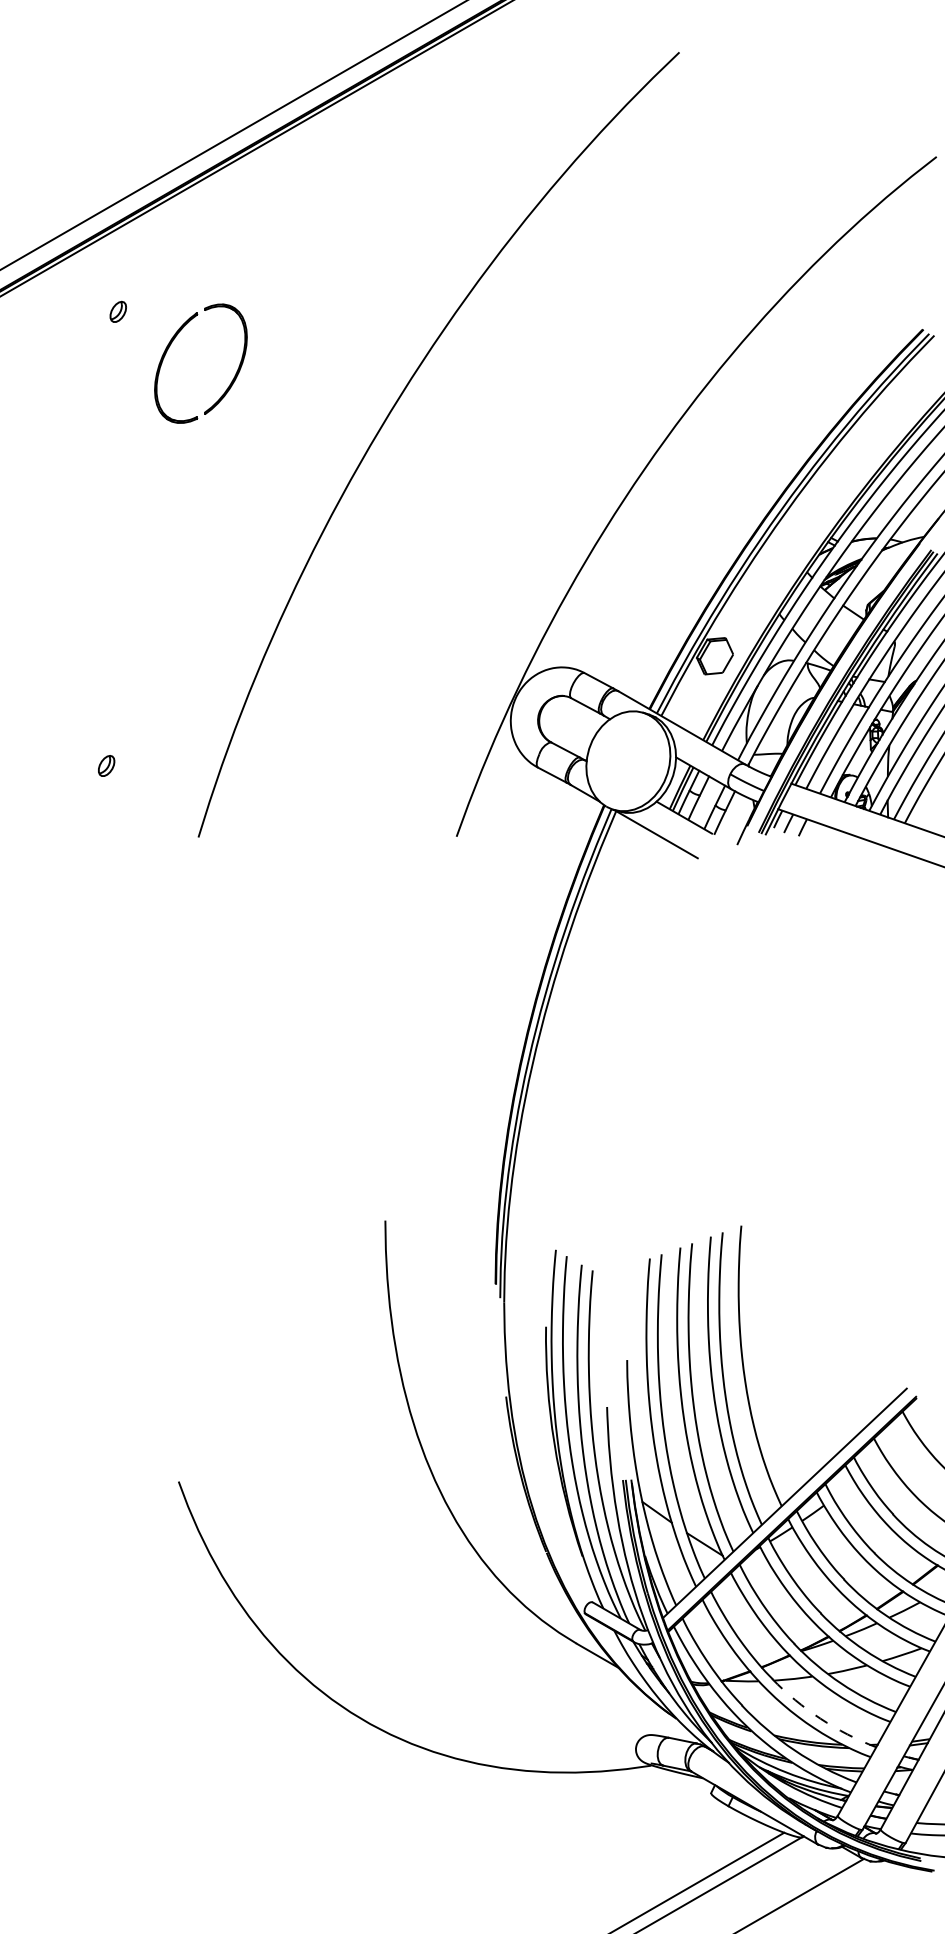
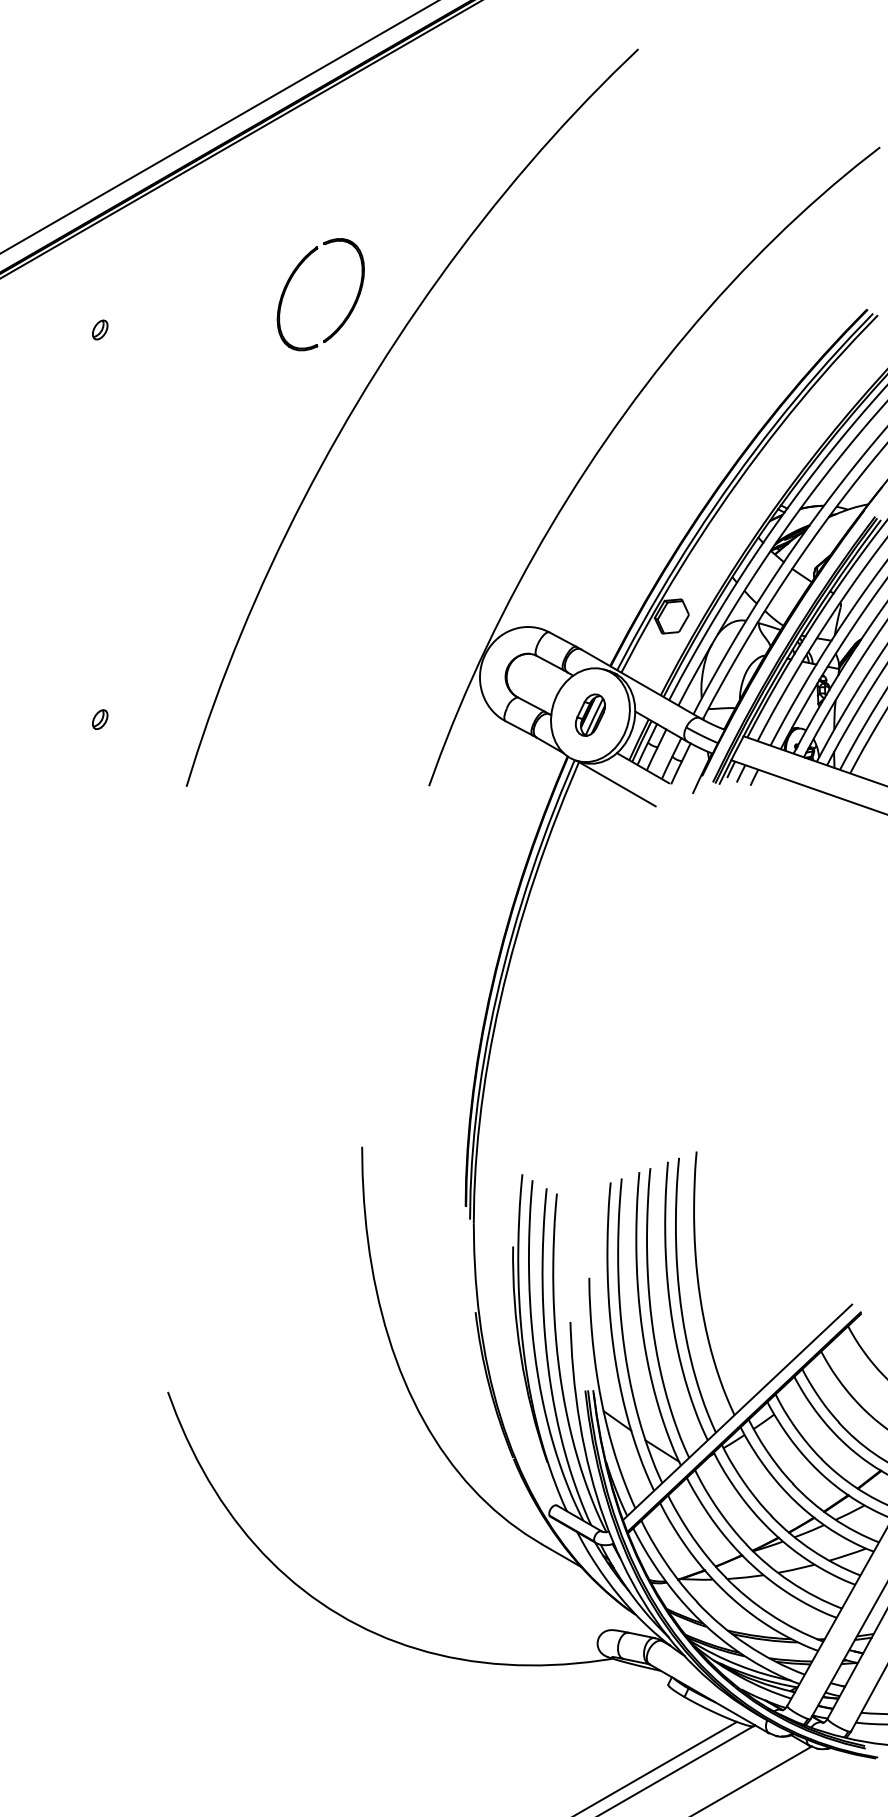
part: (118, 311) -> (100, 329), moved
part: (171, 344) -> (293, 276), moved
part: (628, 760) -> (590, 714), added
arc: (819, 1718) -> (770, 1614), dashed -> solid

